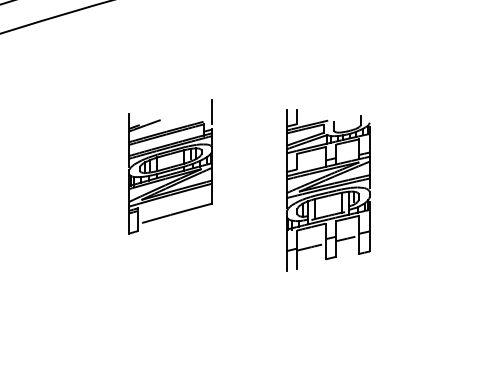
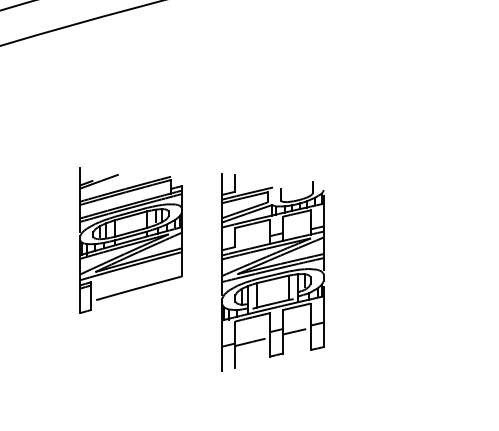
line: (212, 112) -> (181, 165), removed
part: (328, 190) -> (273, 272), moved

